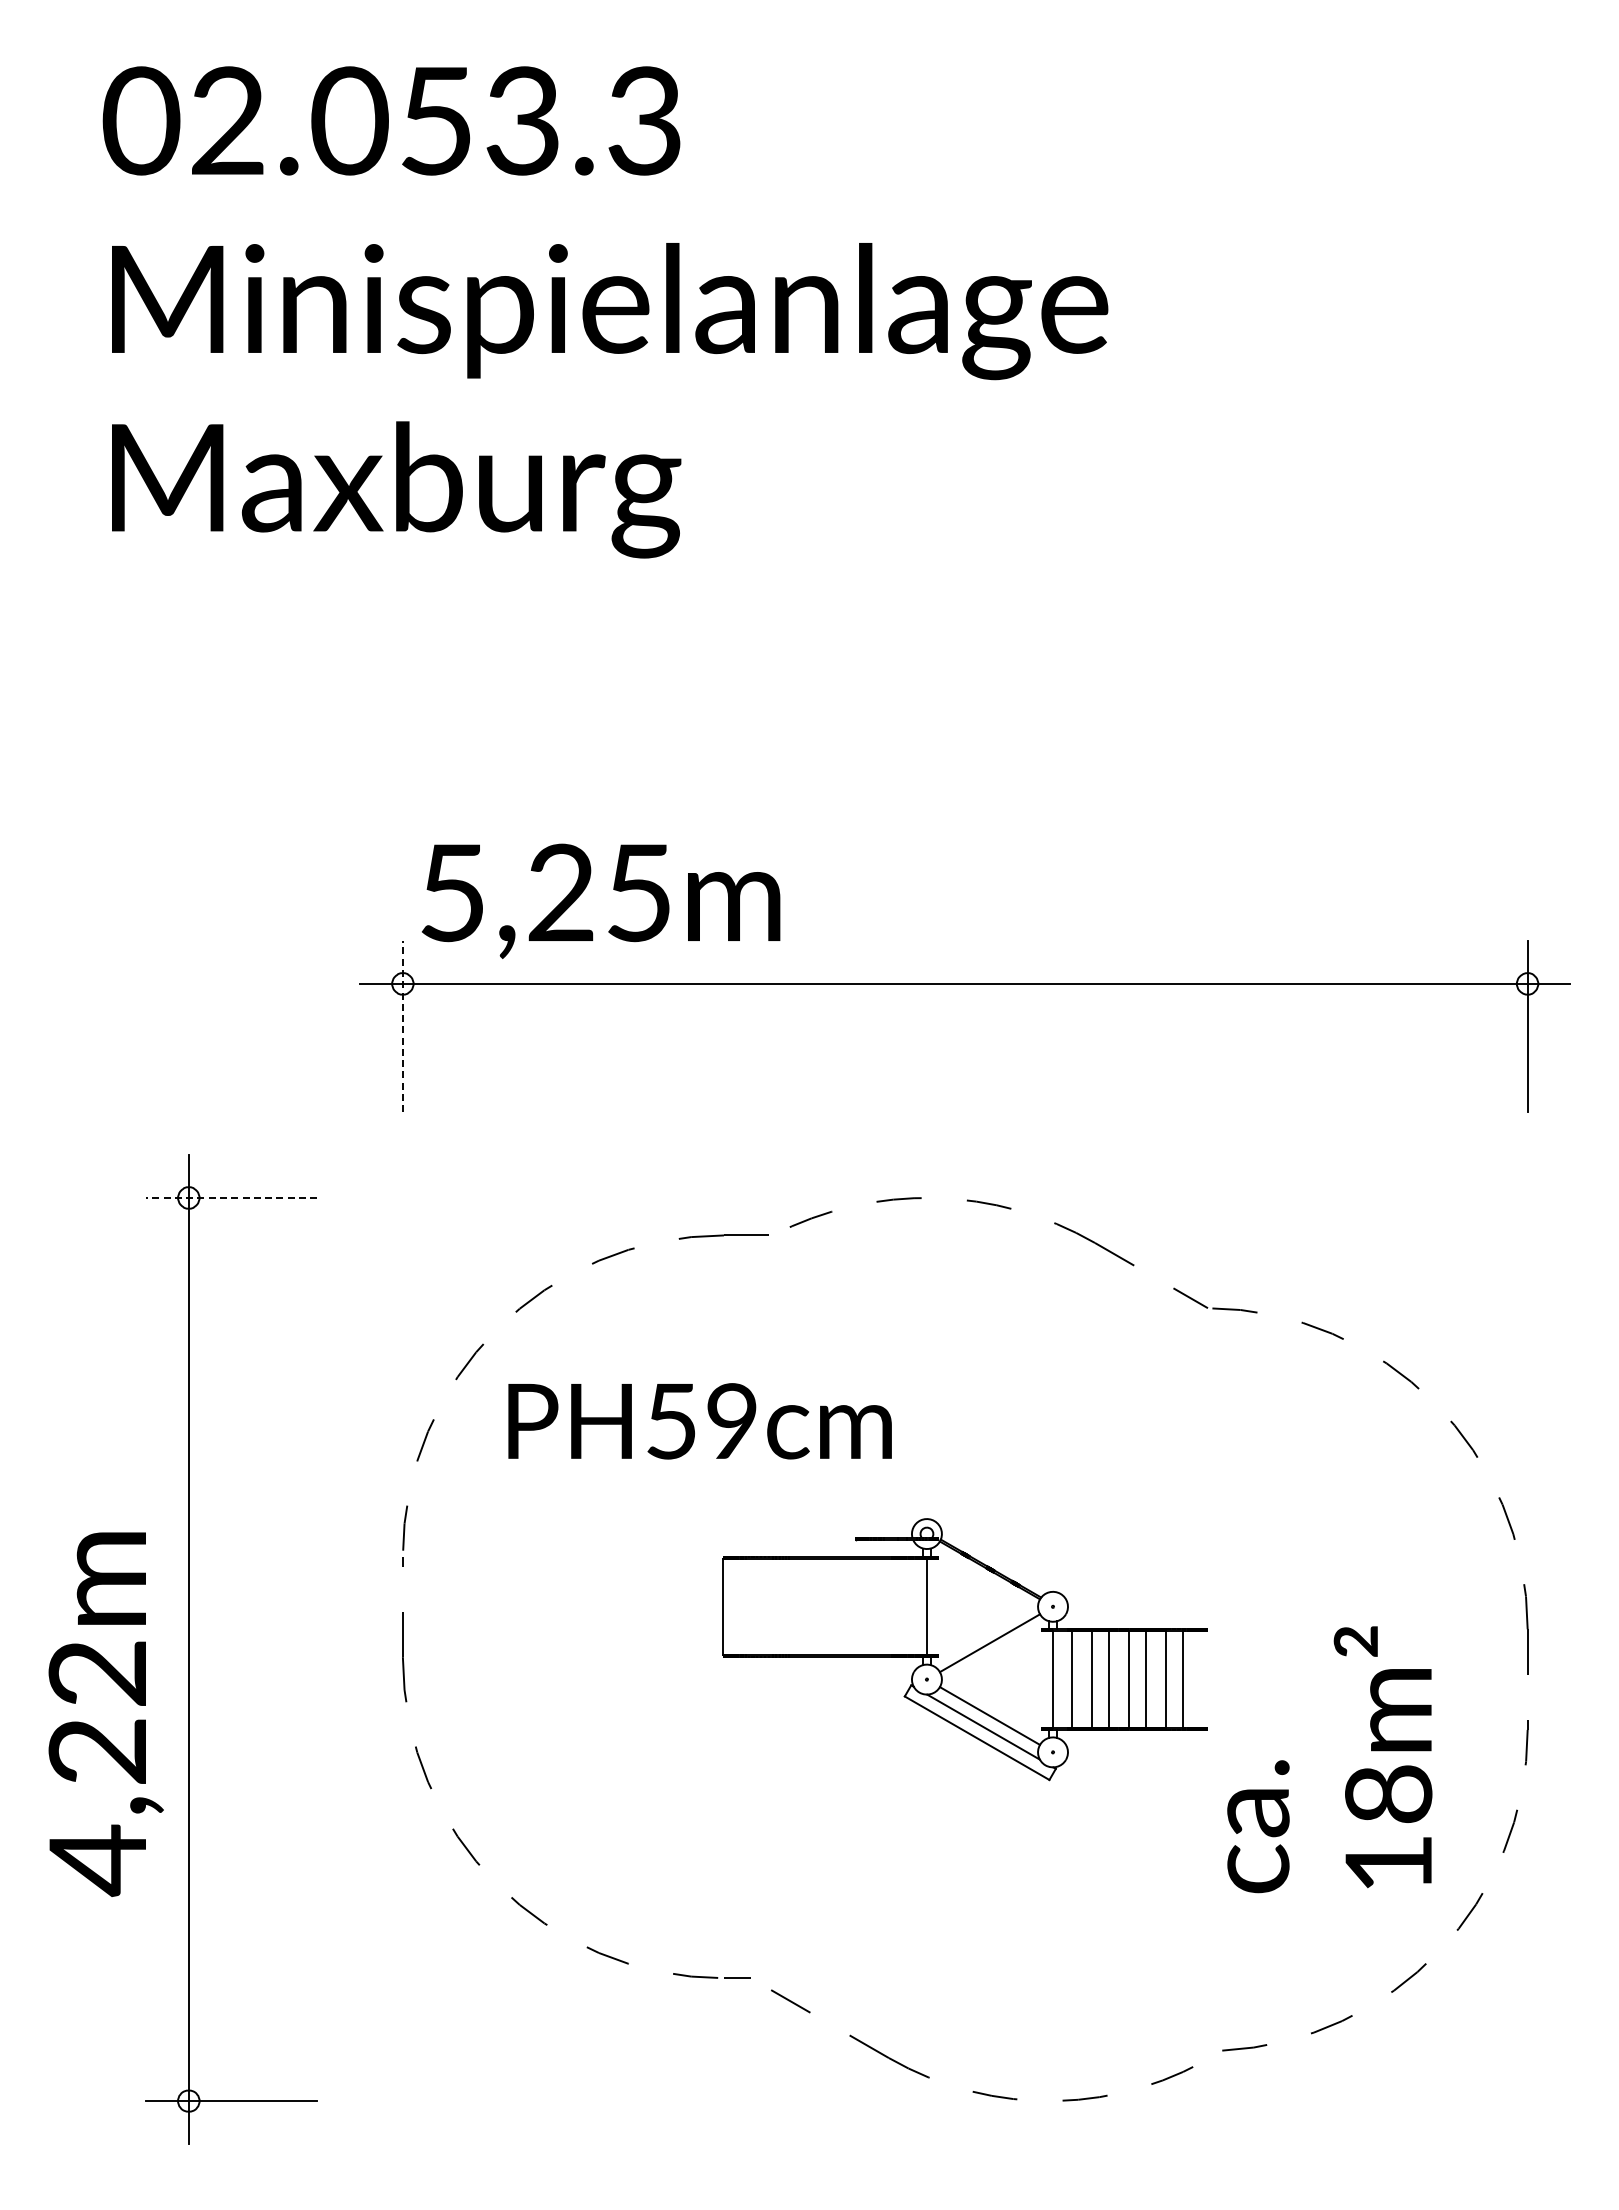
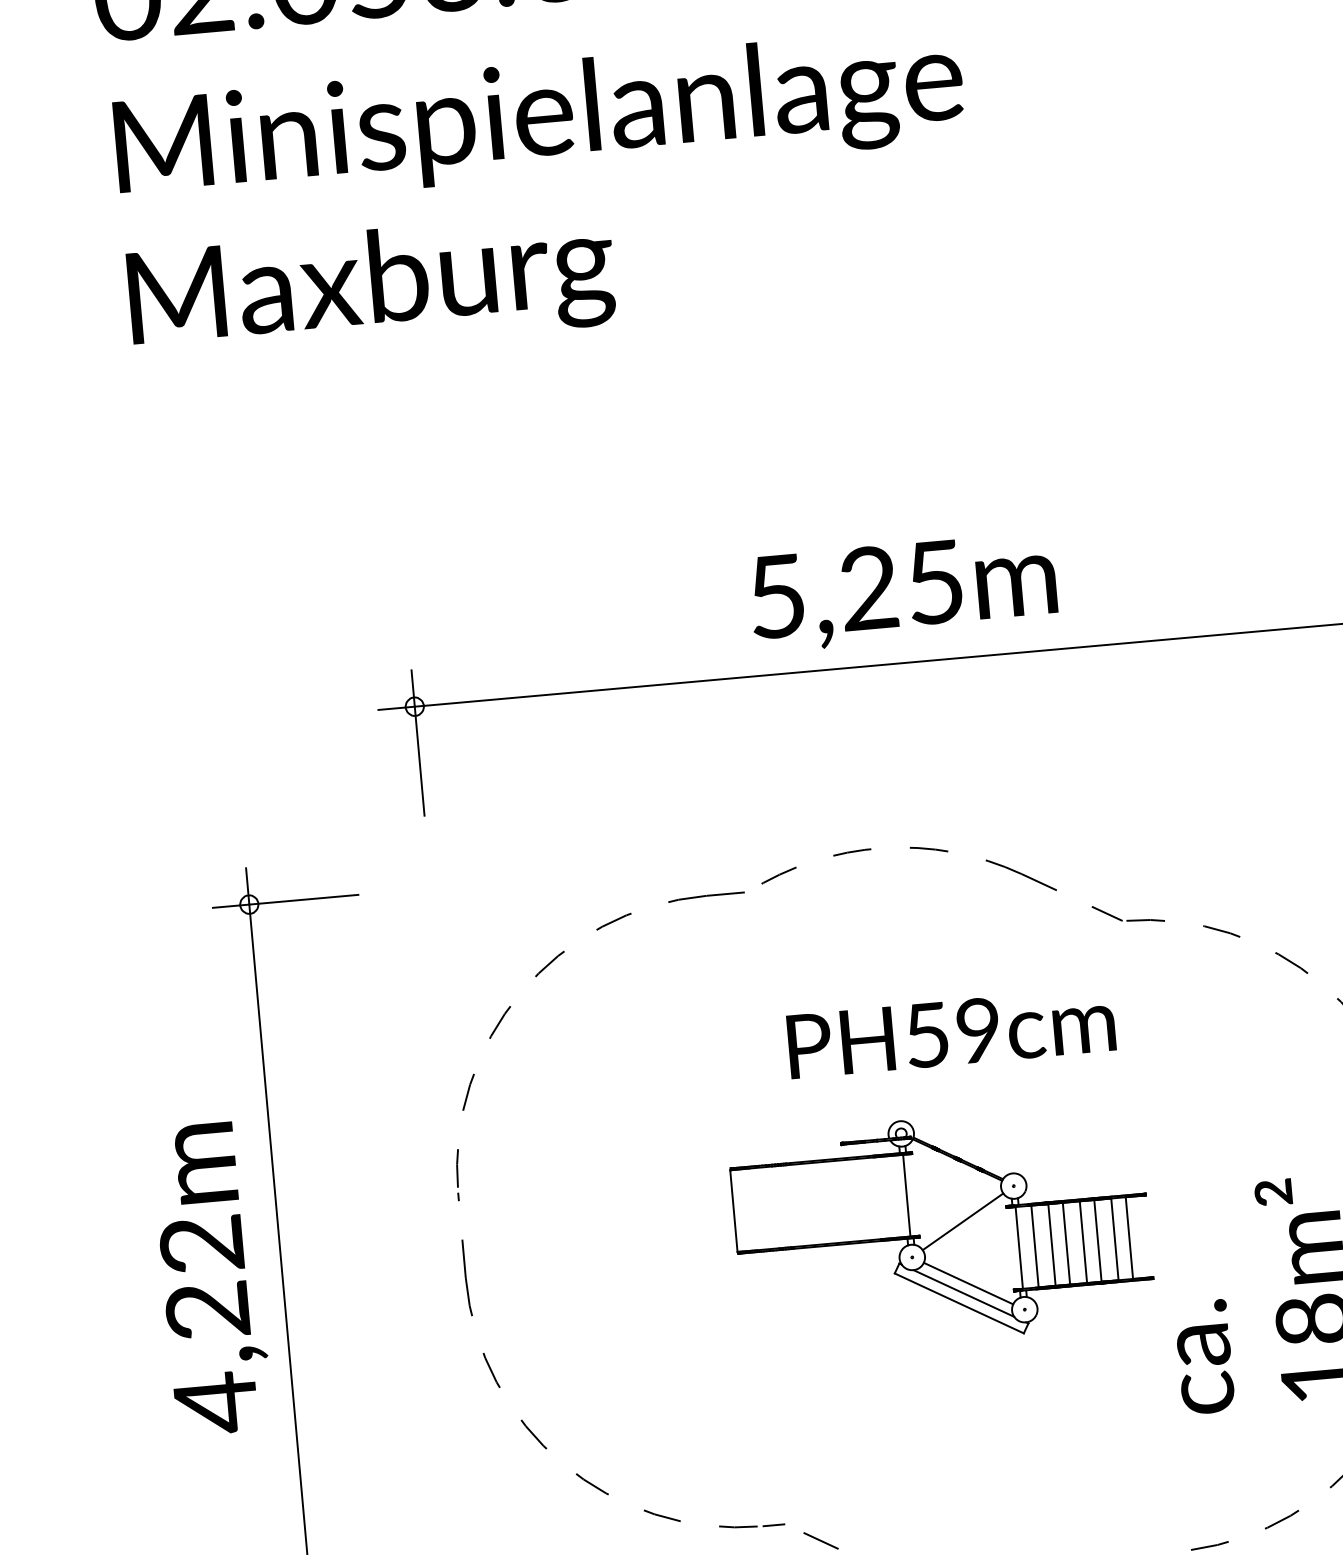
text: (601, 900) -> (903, 591), moved
line: (402, 1026) -> (417, 742), dashed -> solid
line: (231, 1197) -> (285, 900), dashed -> solid
text: (699, 1421) -> (950, 1033), moved
text: (105, 1714) -> (211, 1278), moved

